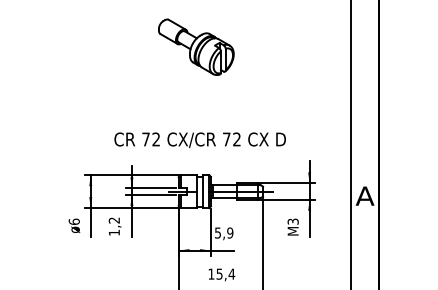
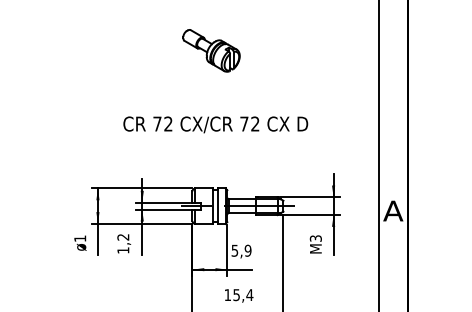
part: (196, 47) -> (211, 50), size x0.7
text: (199, 139) -> (215, 124), moved
text: (74, 221) -> (80, 238), 6 -> 1

